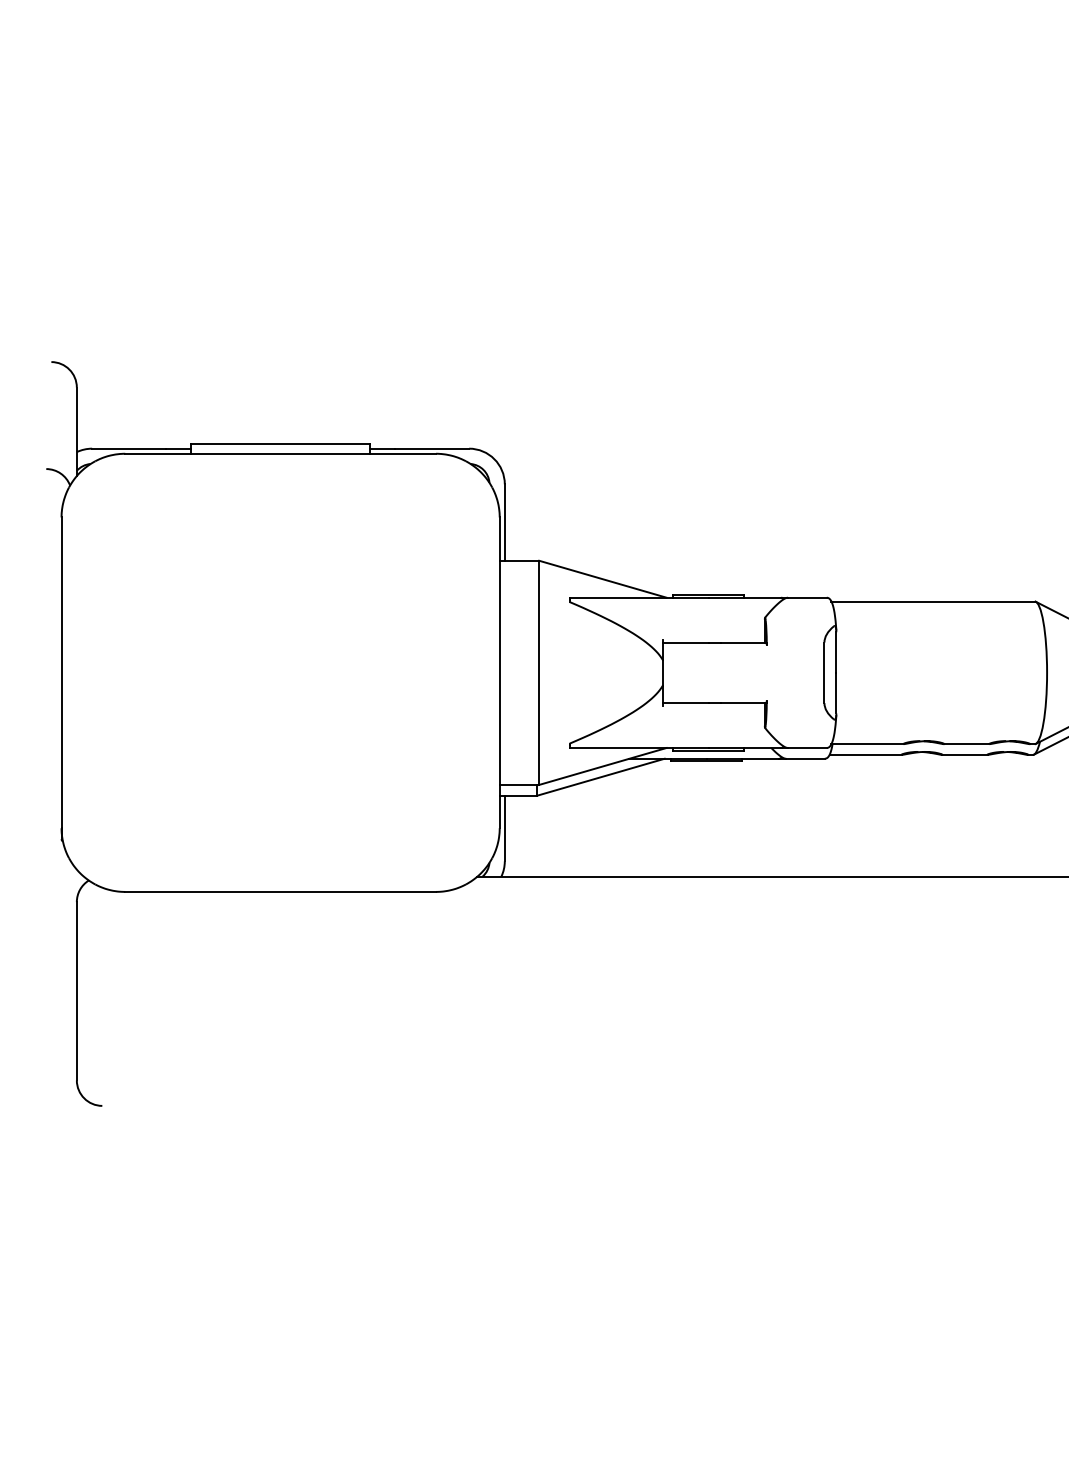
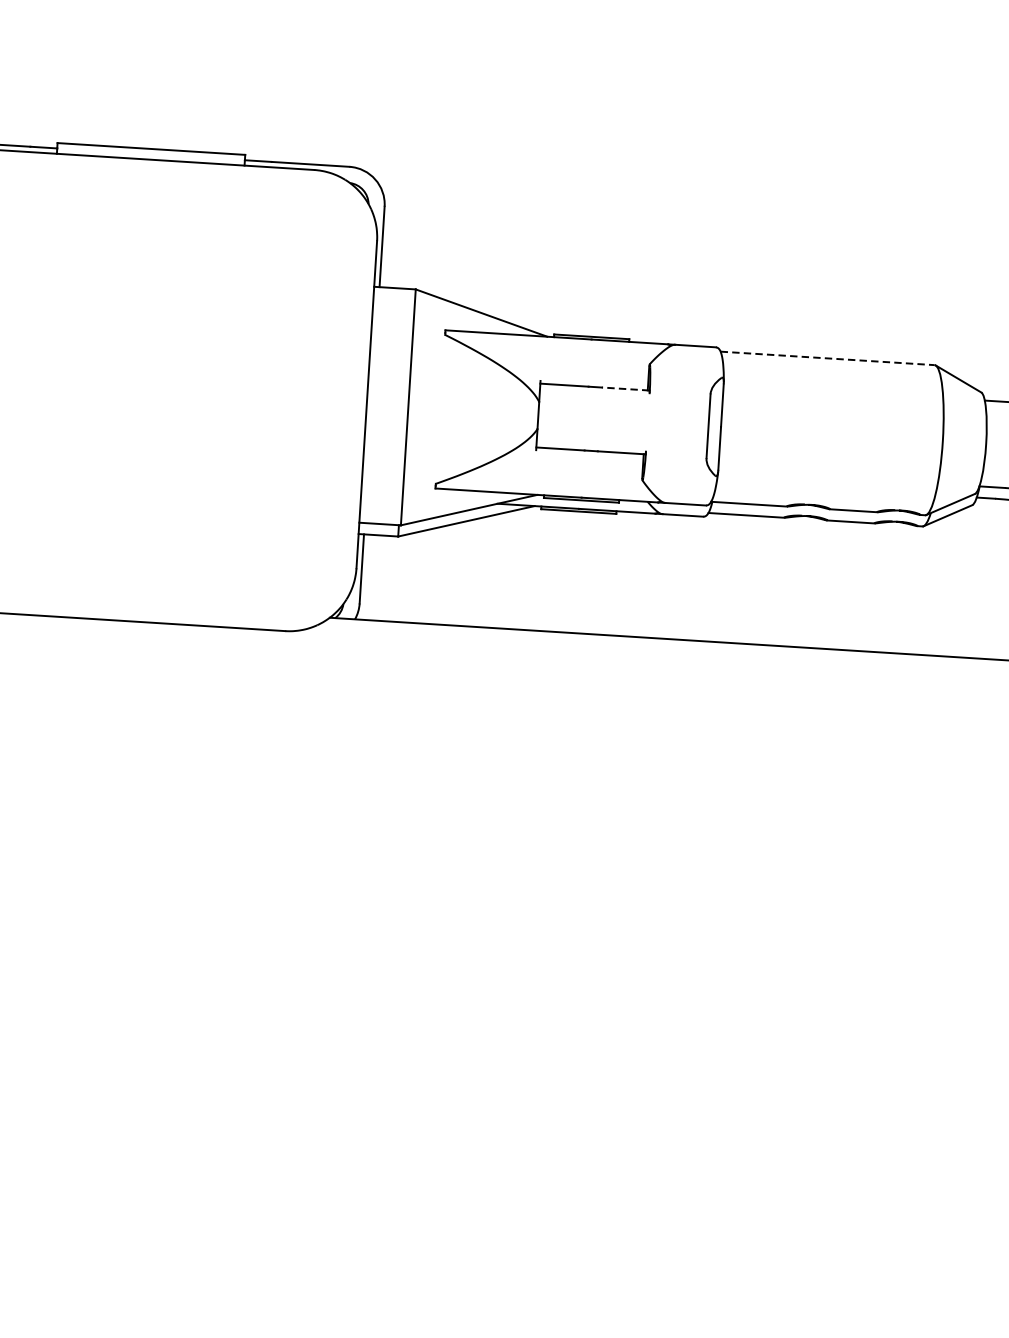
line: (933, 601) -> (828, 358), solid -> dashed
line: (743, 642) -> (625, 388), solid -> dashed

